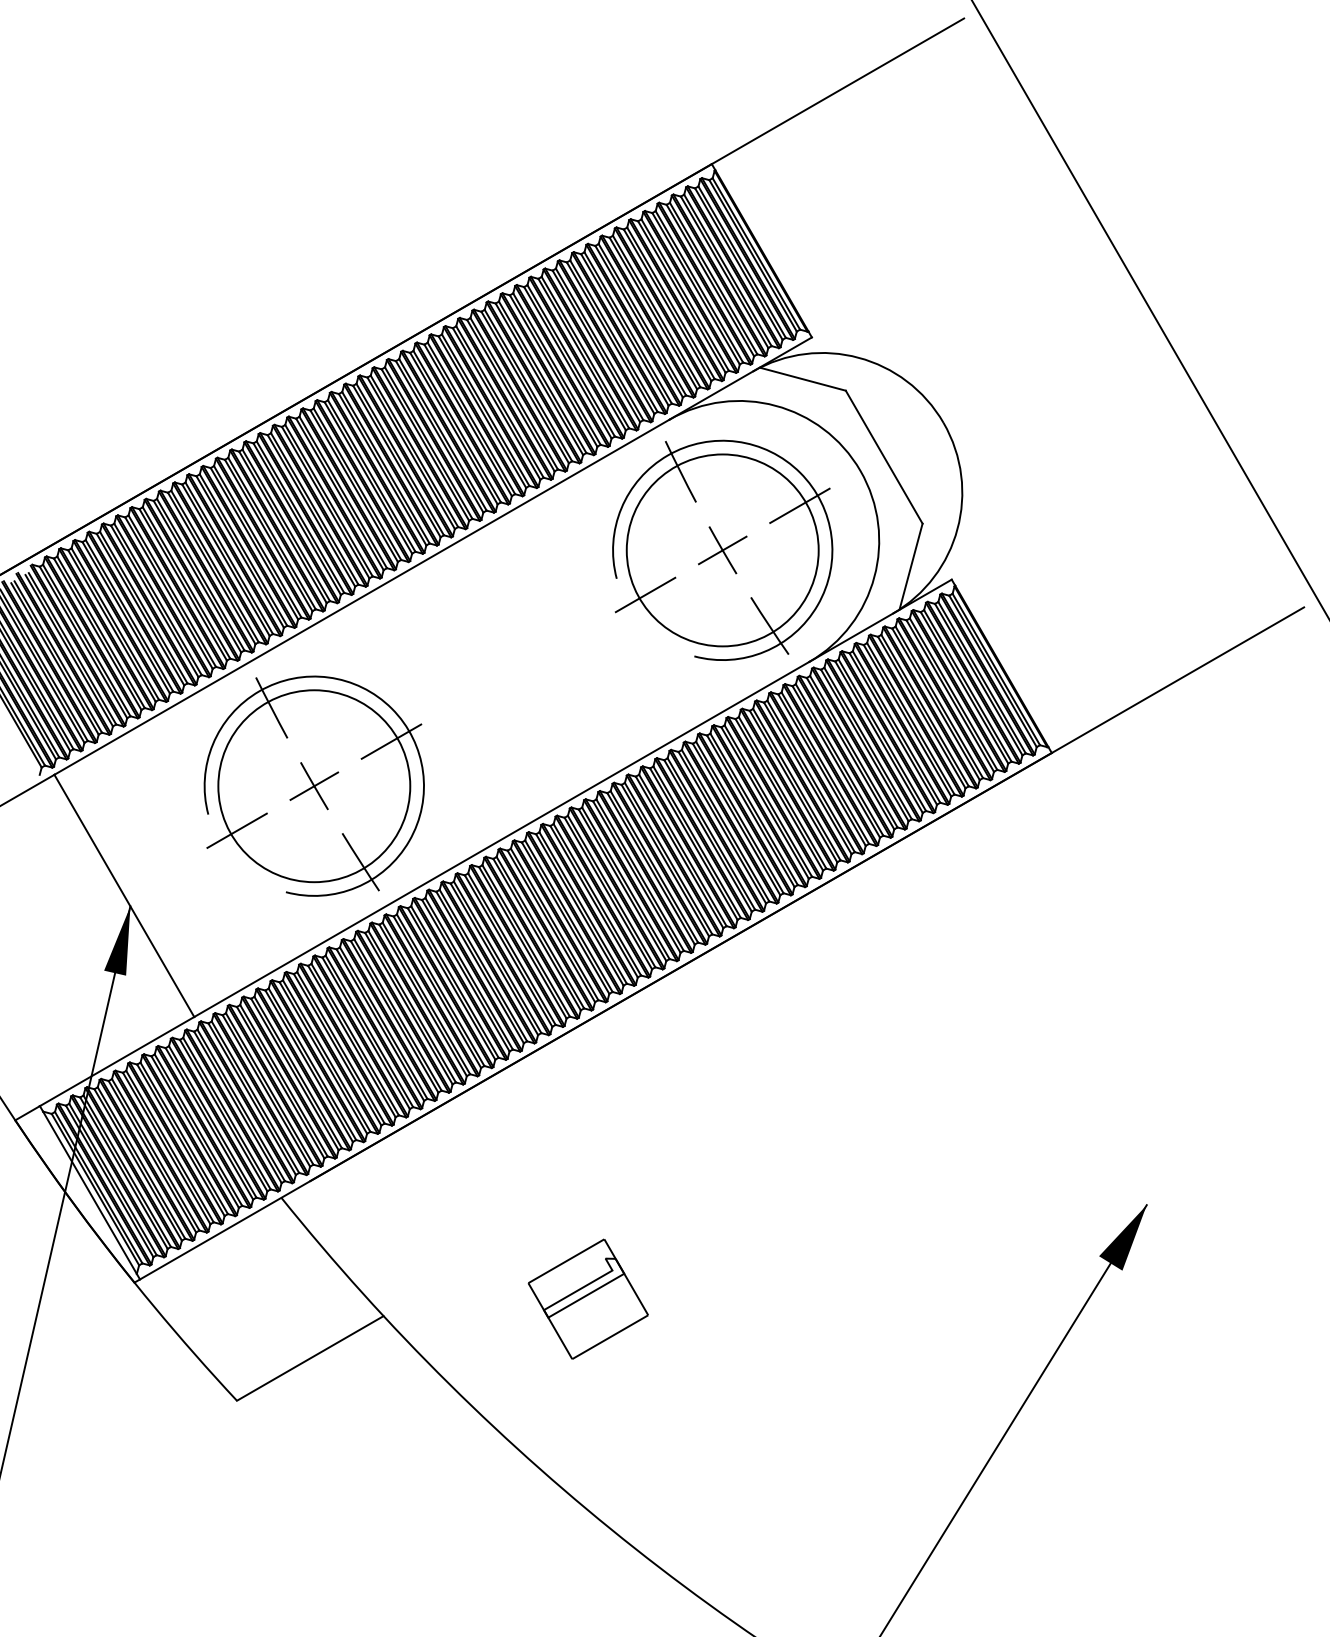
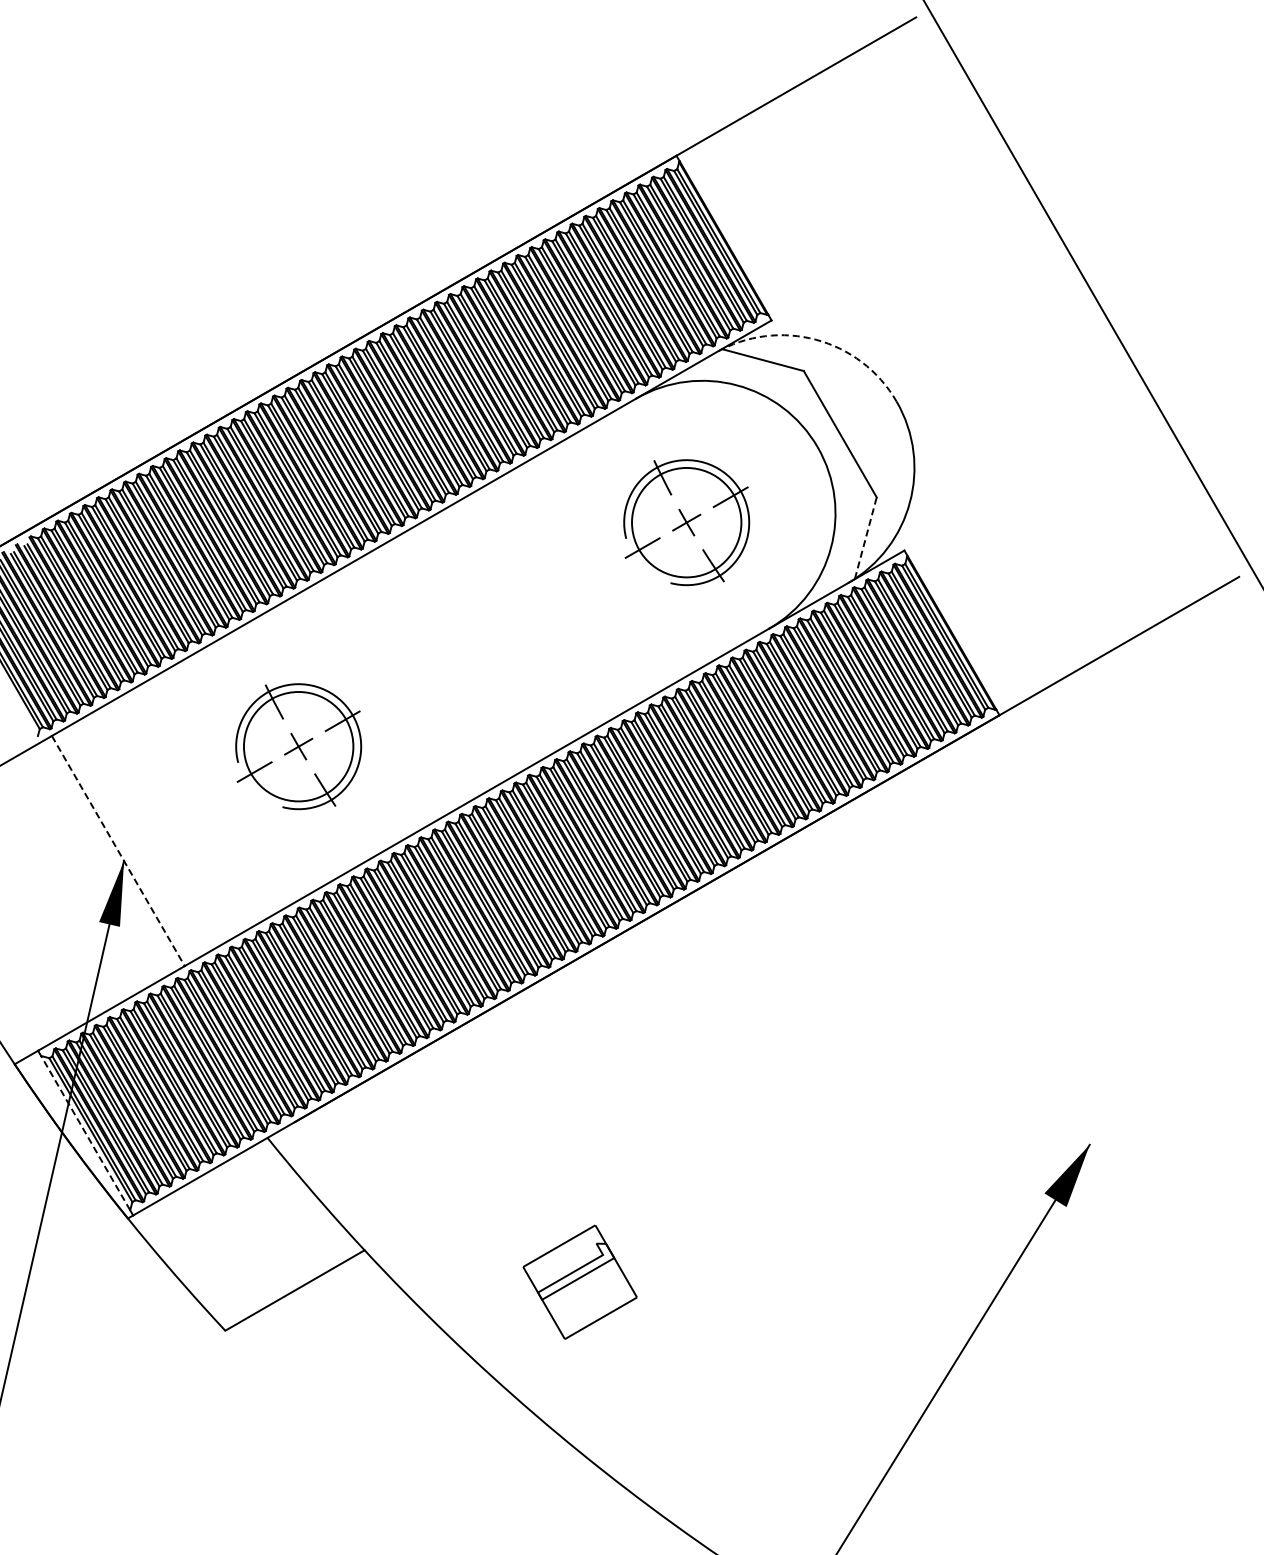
arc: (859, 357) -> (816, 339), solid -> dashed
part: (722, 550) -> (686, 522), size x0.6
line: (910, 565) -> (865, 537), solid -> dashed
part: (313, 785) -> (298, 746), size x0.6
line: (124, 896) -> (118, 851), solid -> dashed
line: (89, 1192) -> (85, 1132), solid -> dashed
part: (587, 1298) -> (579, 1281), moved

